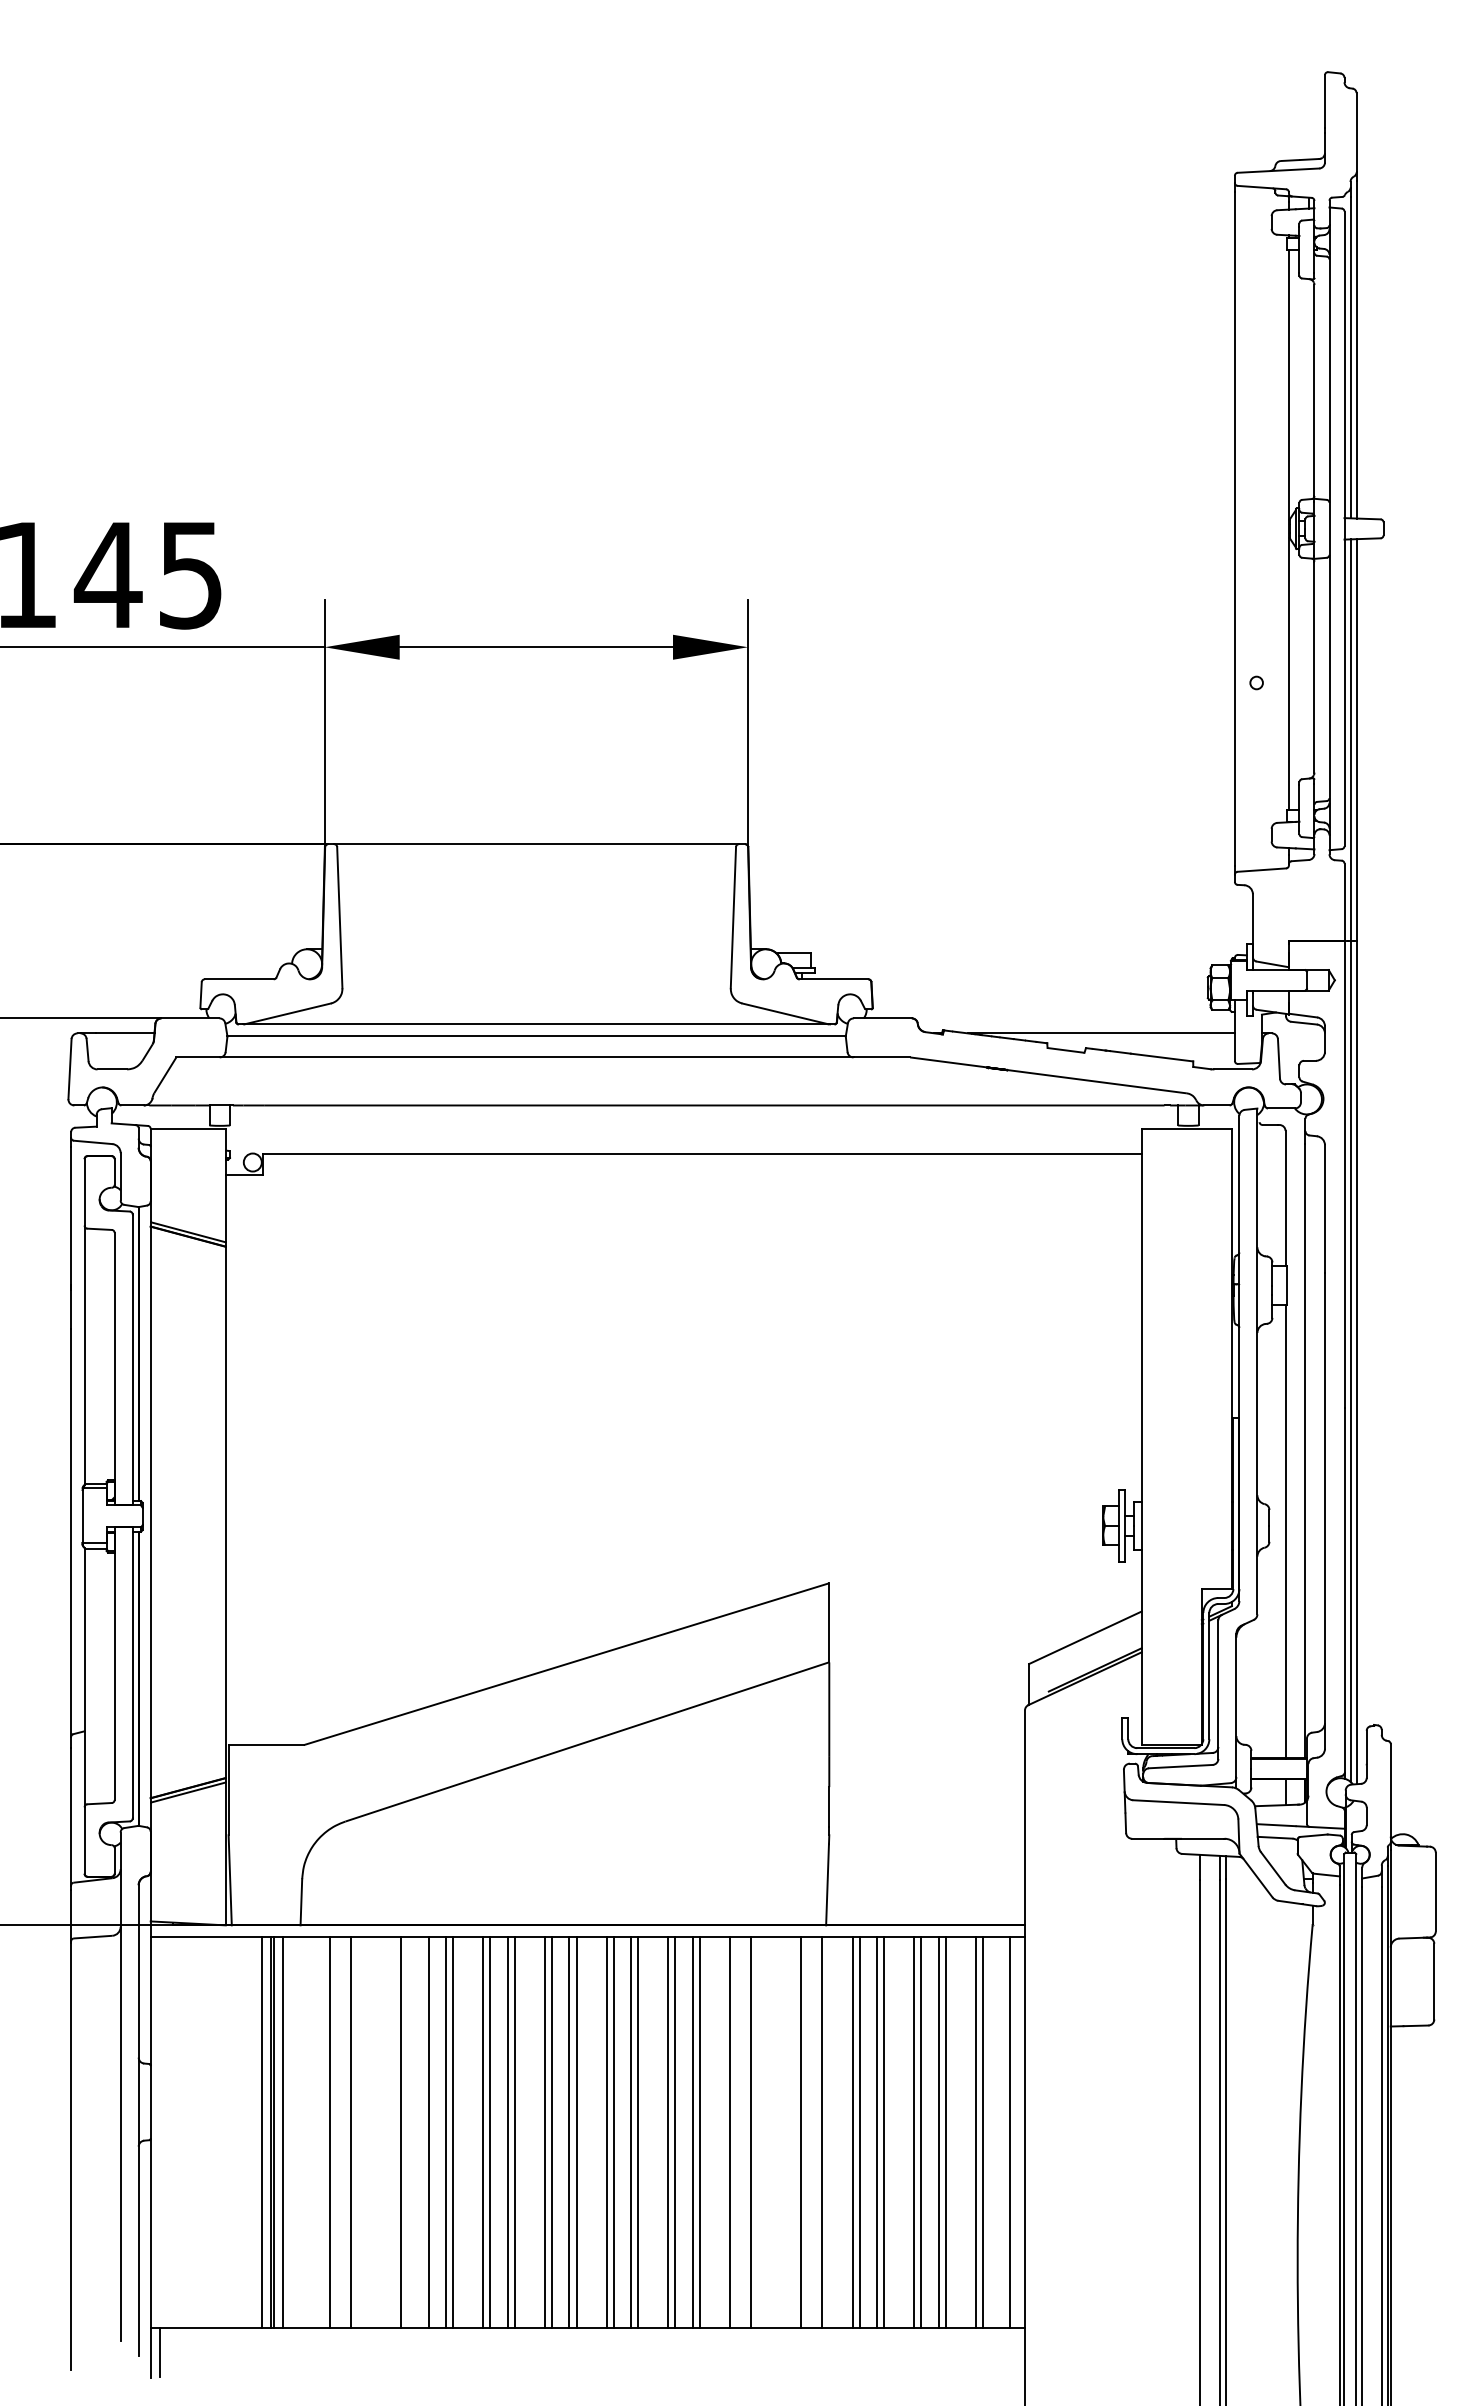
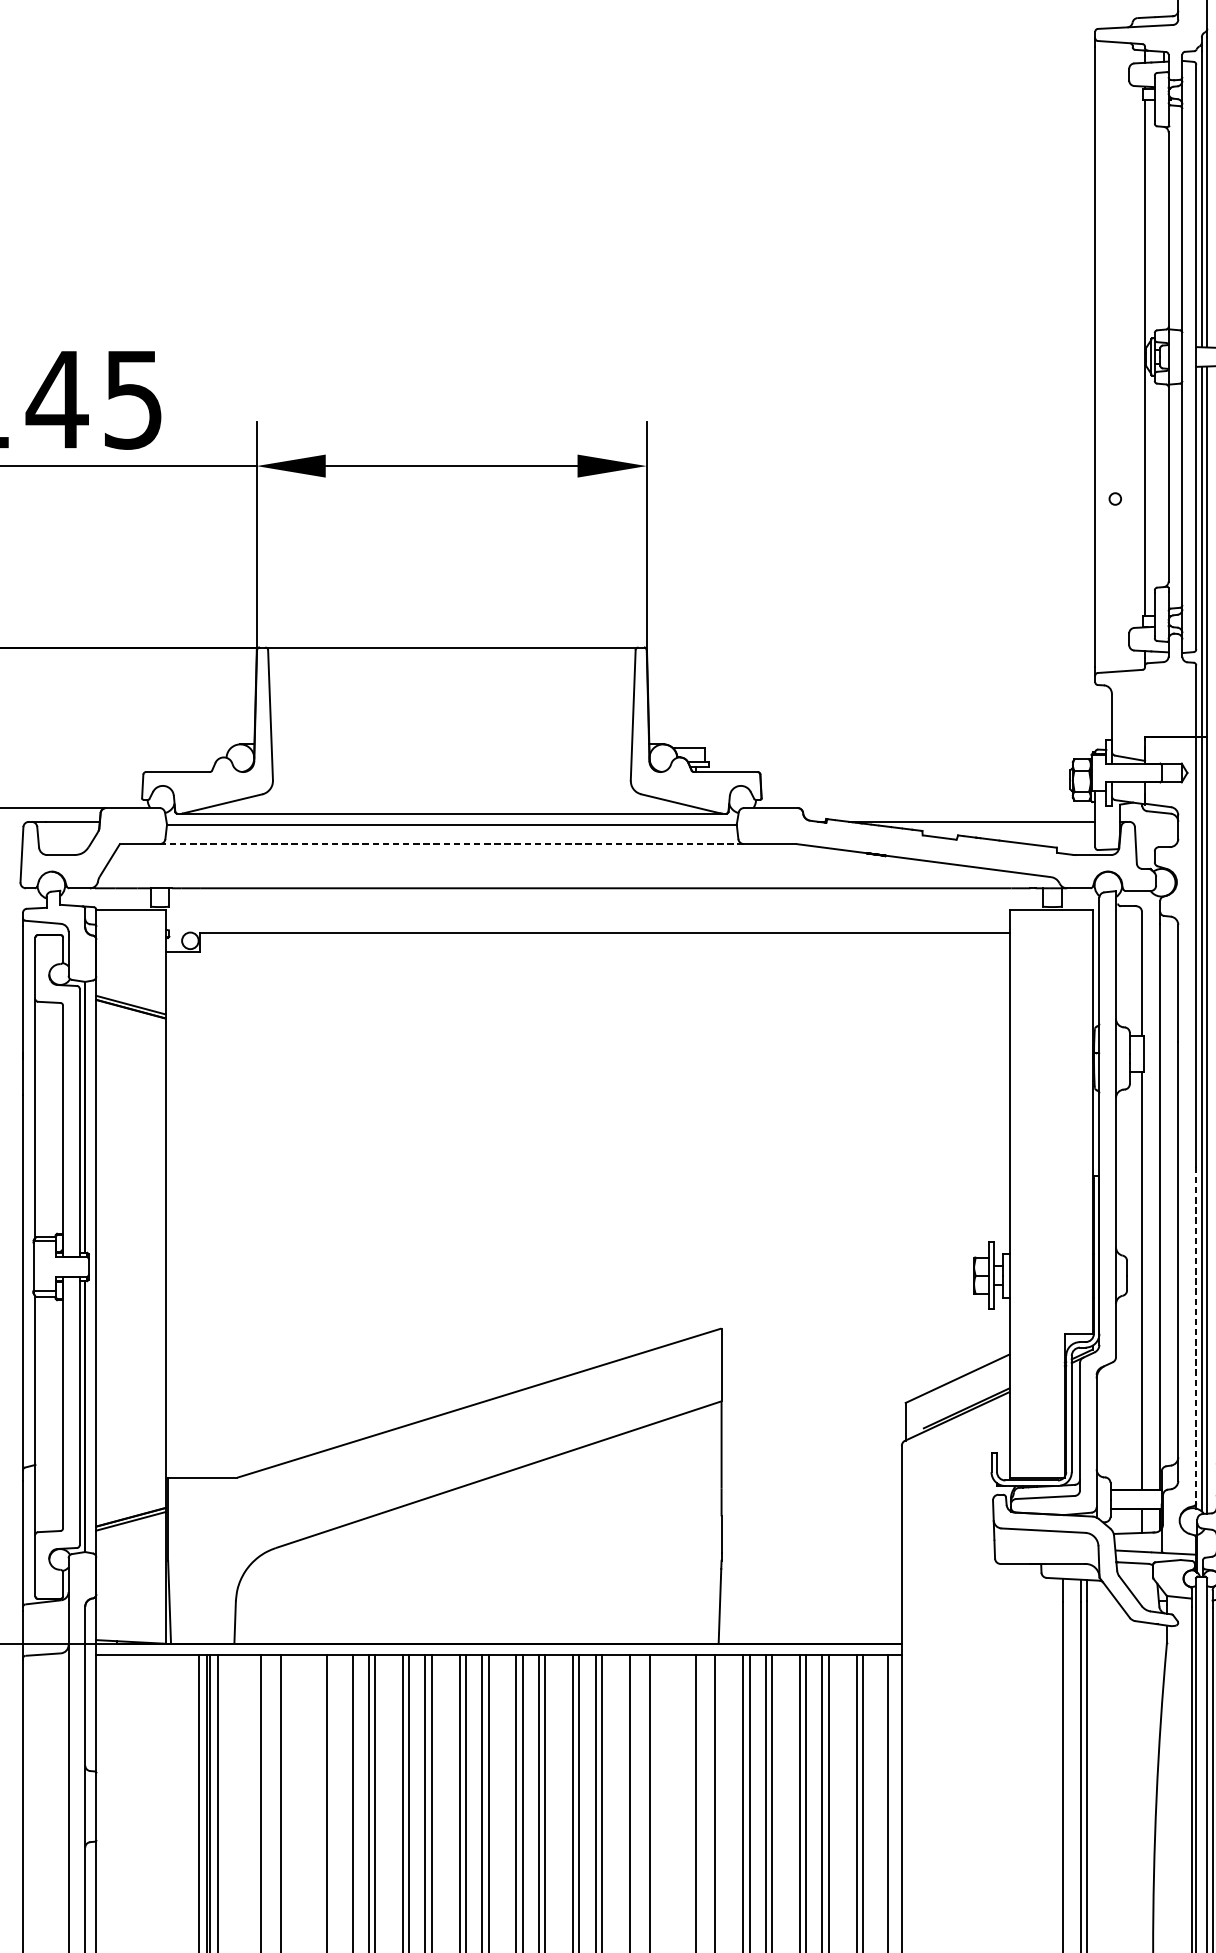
line: (536, 1057) -> (451, 844), solid -> dashed
line: (1344, 1590) -> (1196, 1335), solid -> dashed

